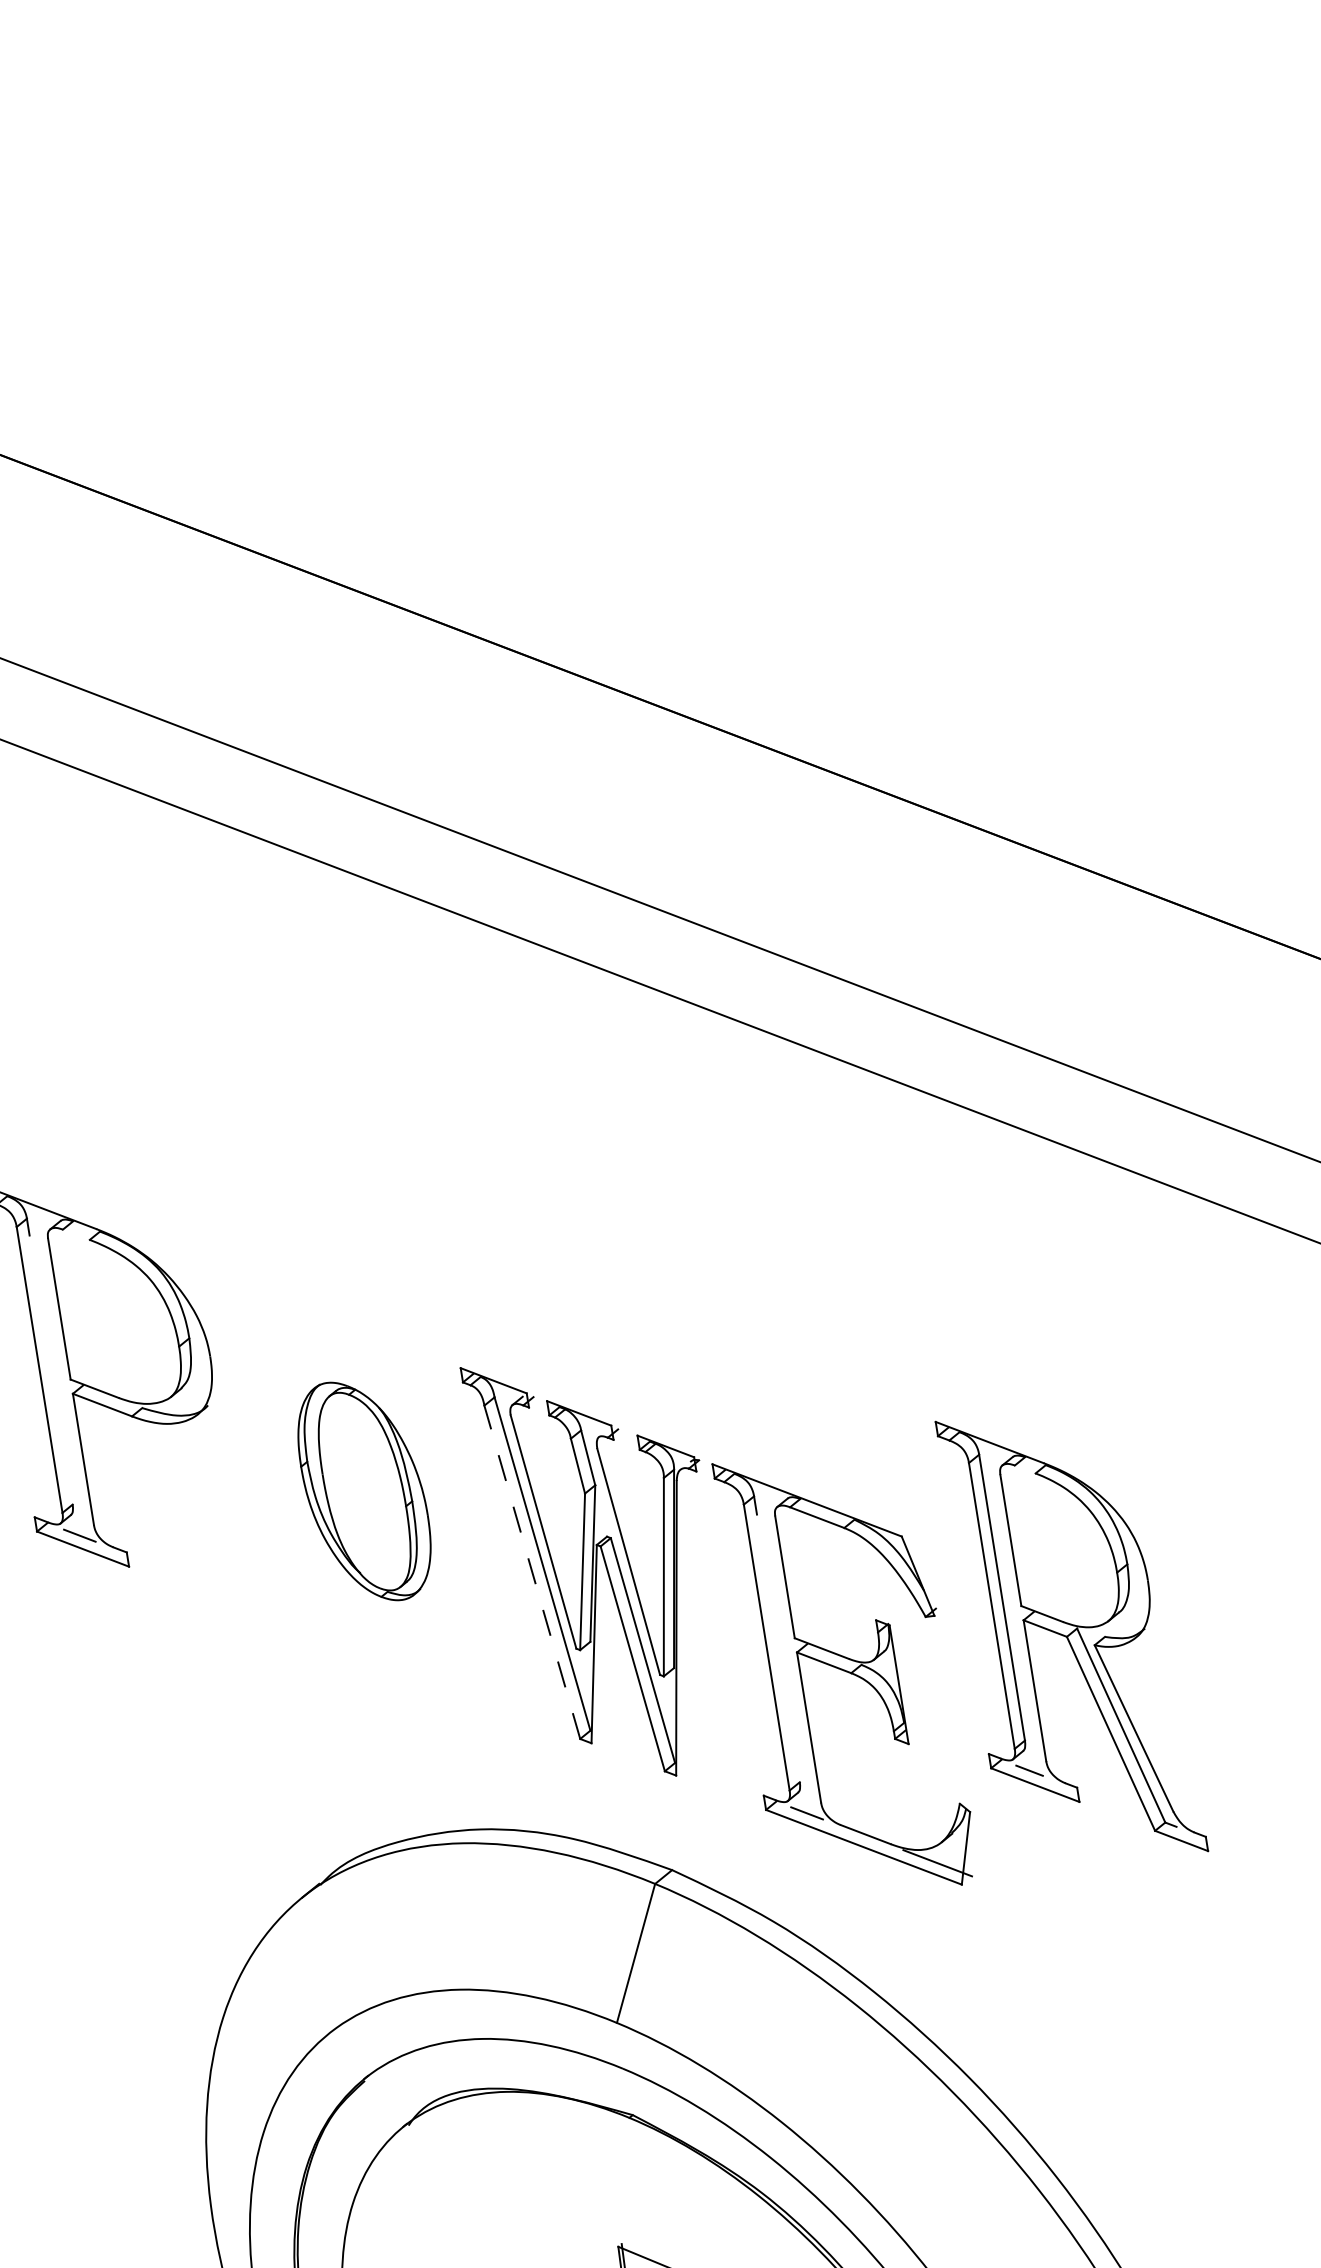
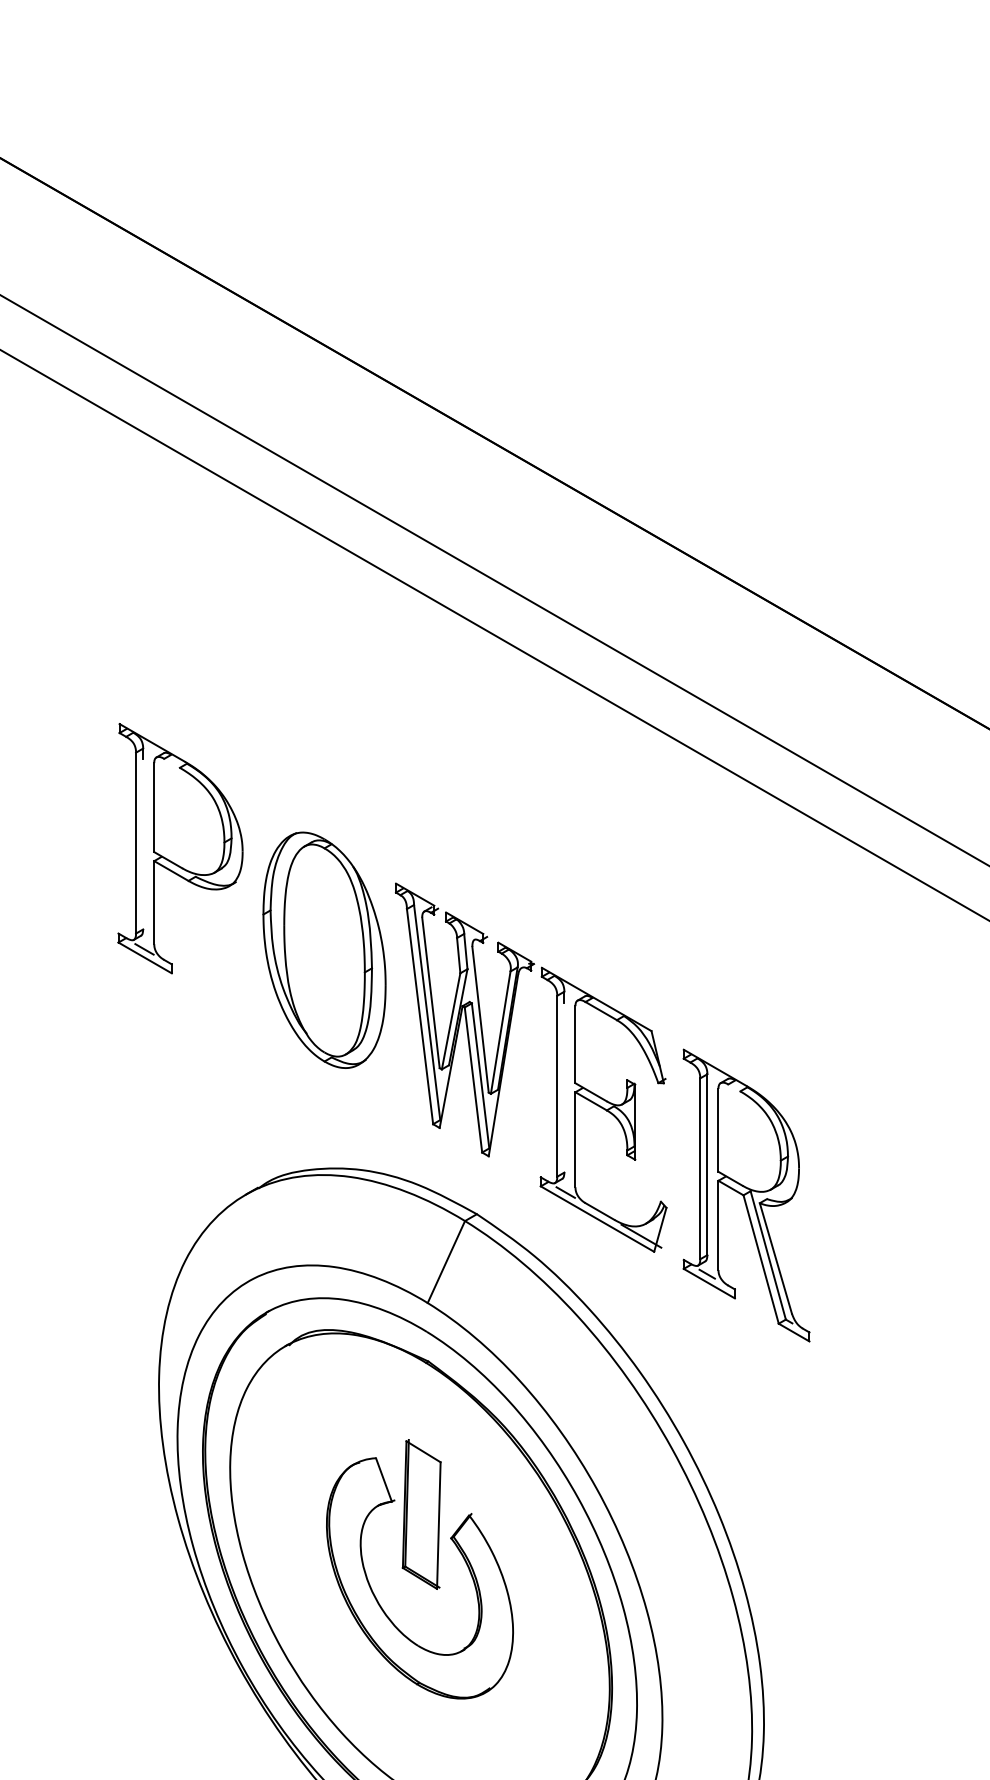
part: (364, 1490) -> (324, 949), size x1.67
line: (531, 1572) -> (419, 1016), dashed -> solid
part: (1071, 1636) -> (746, 1195), moved

